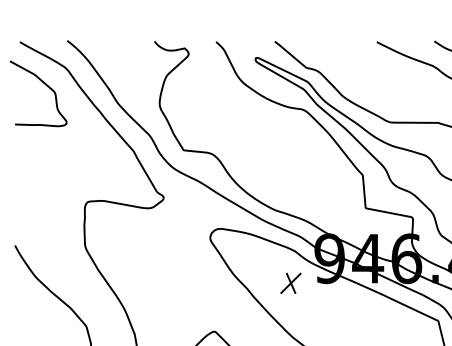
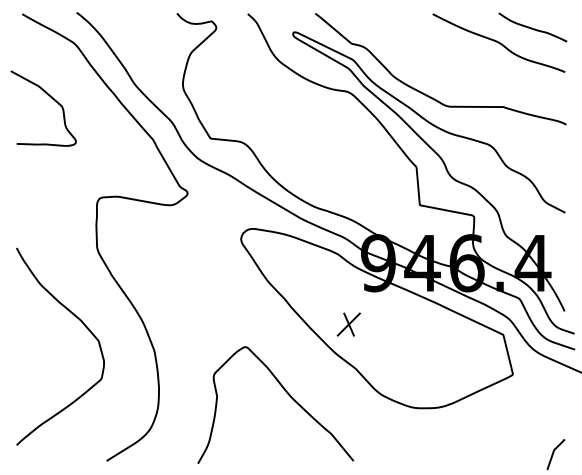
curve: (46, 85) -> (52, 99), moved
part: (290, 283) -> (348, 324), moved

